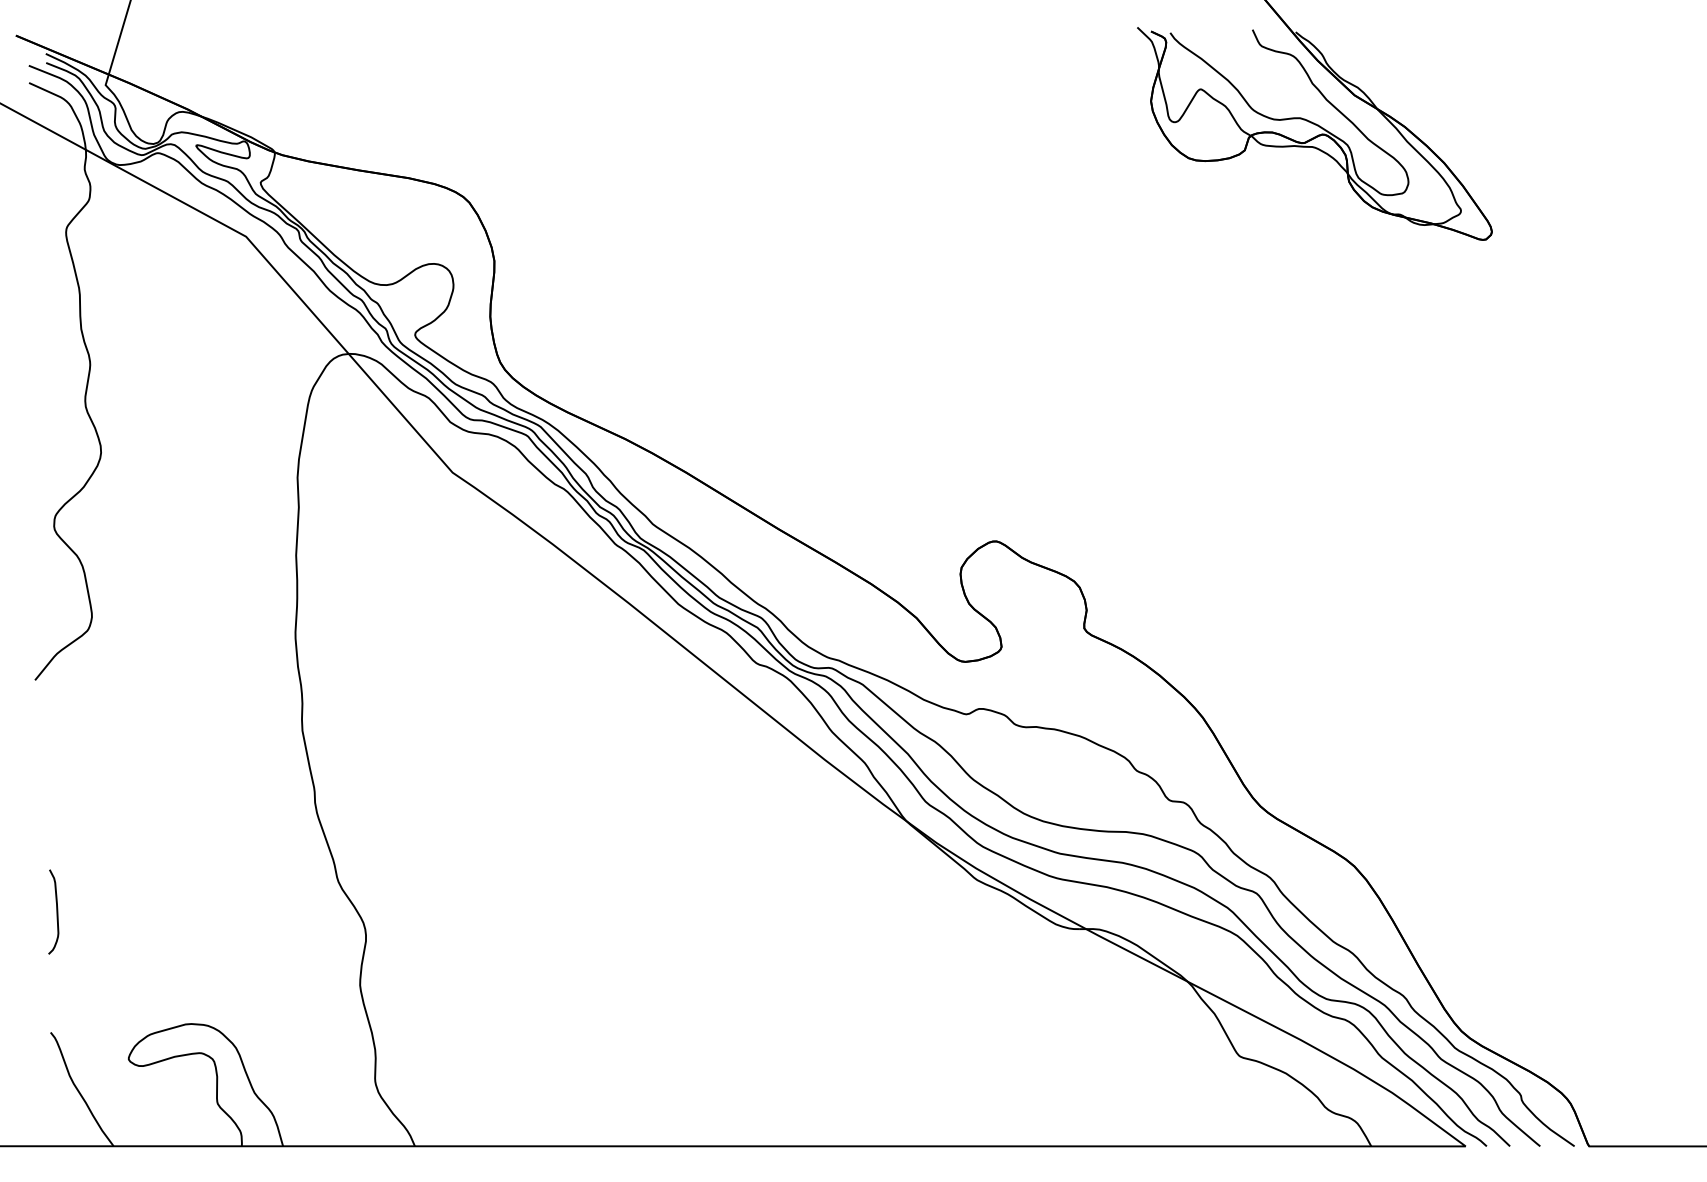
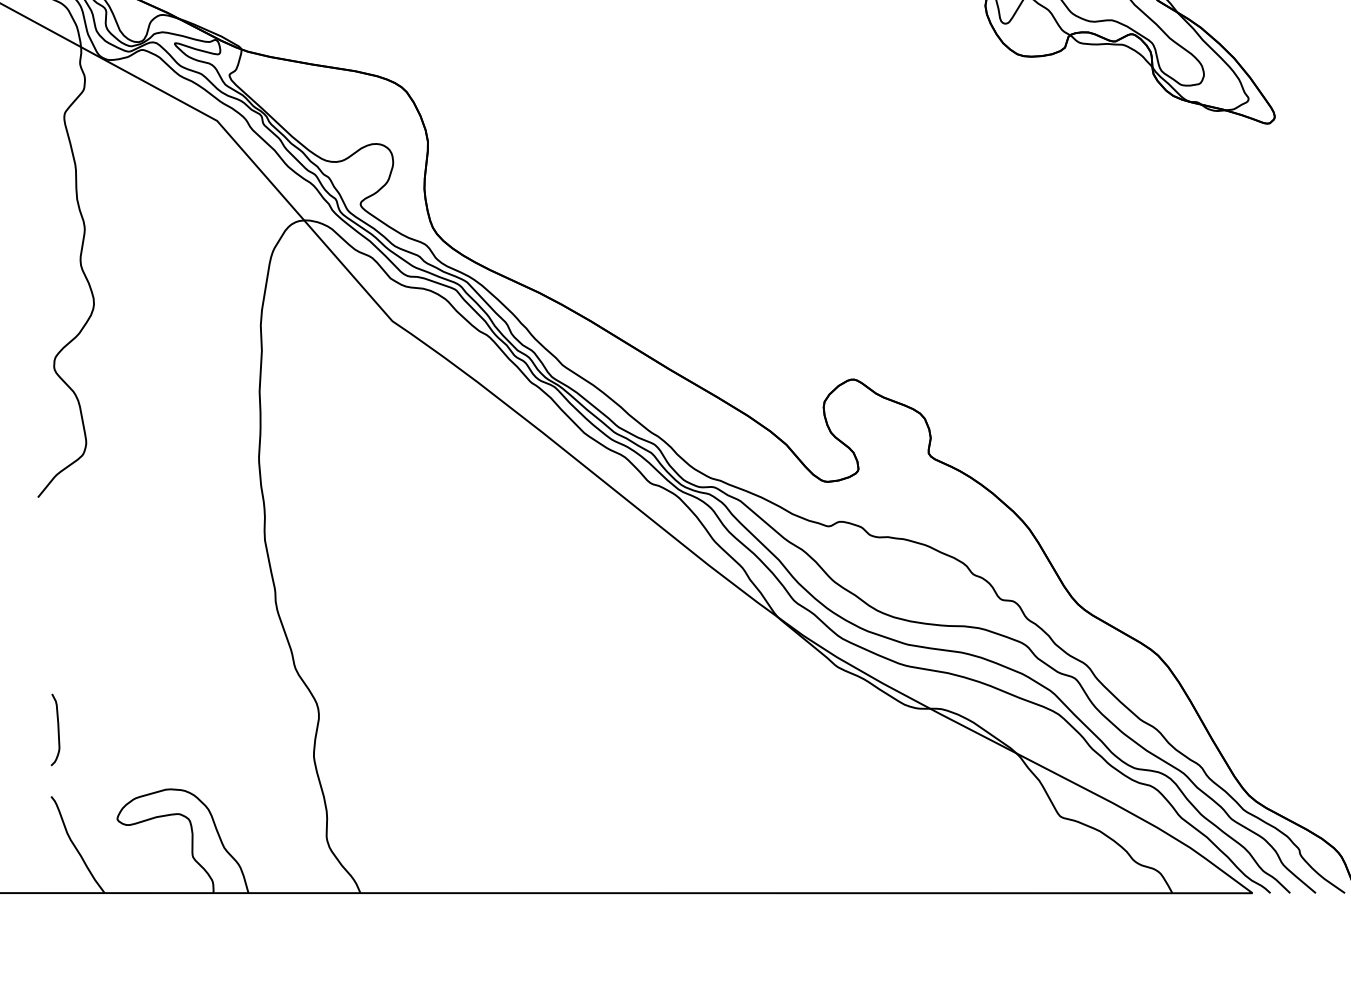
curve: (56, 911) -> (57, 729), moved

